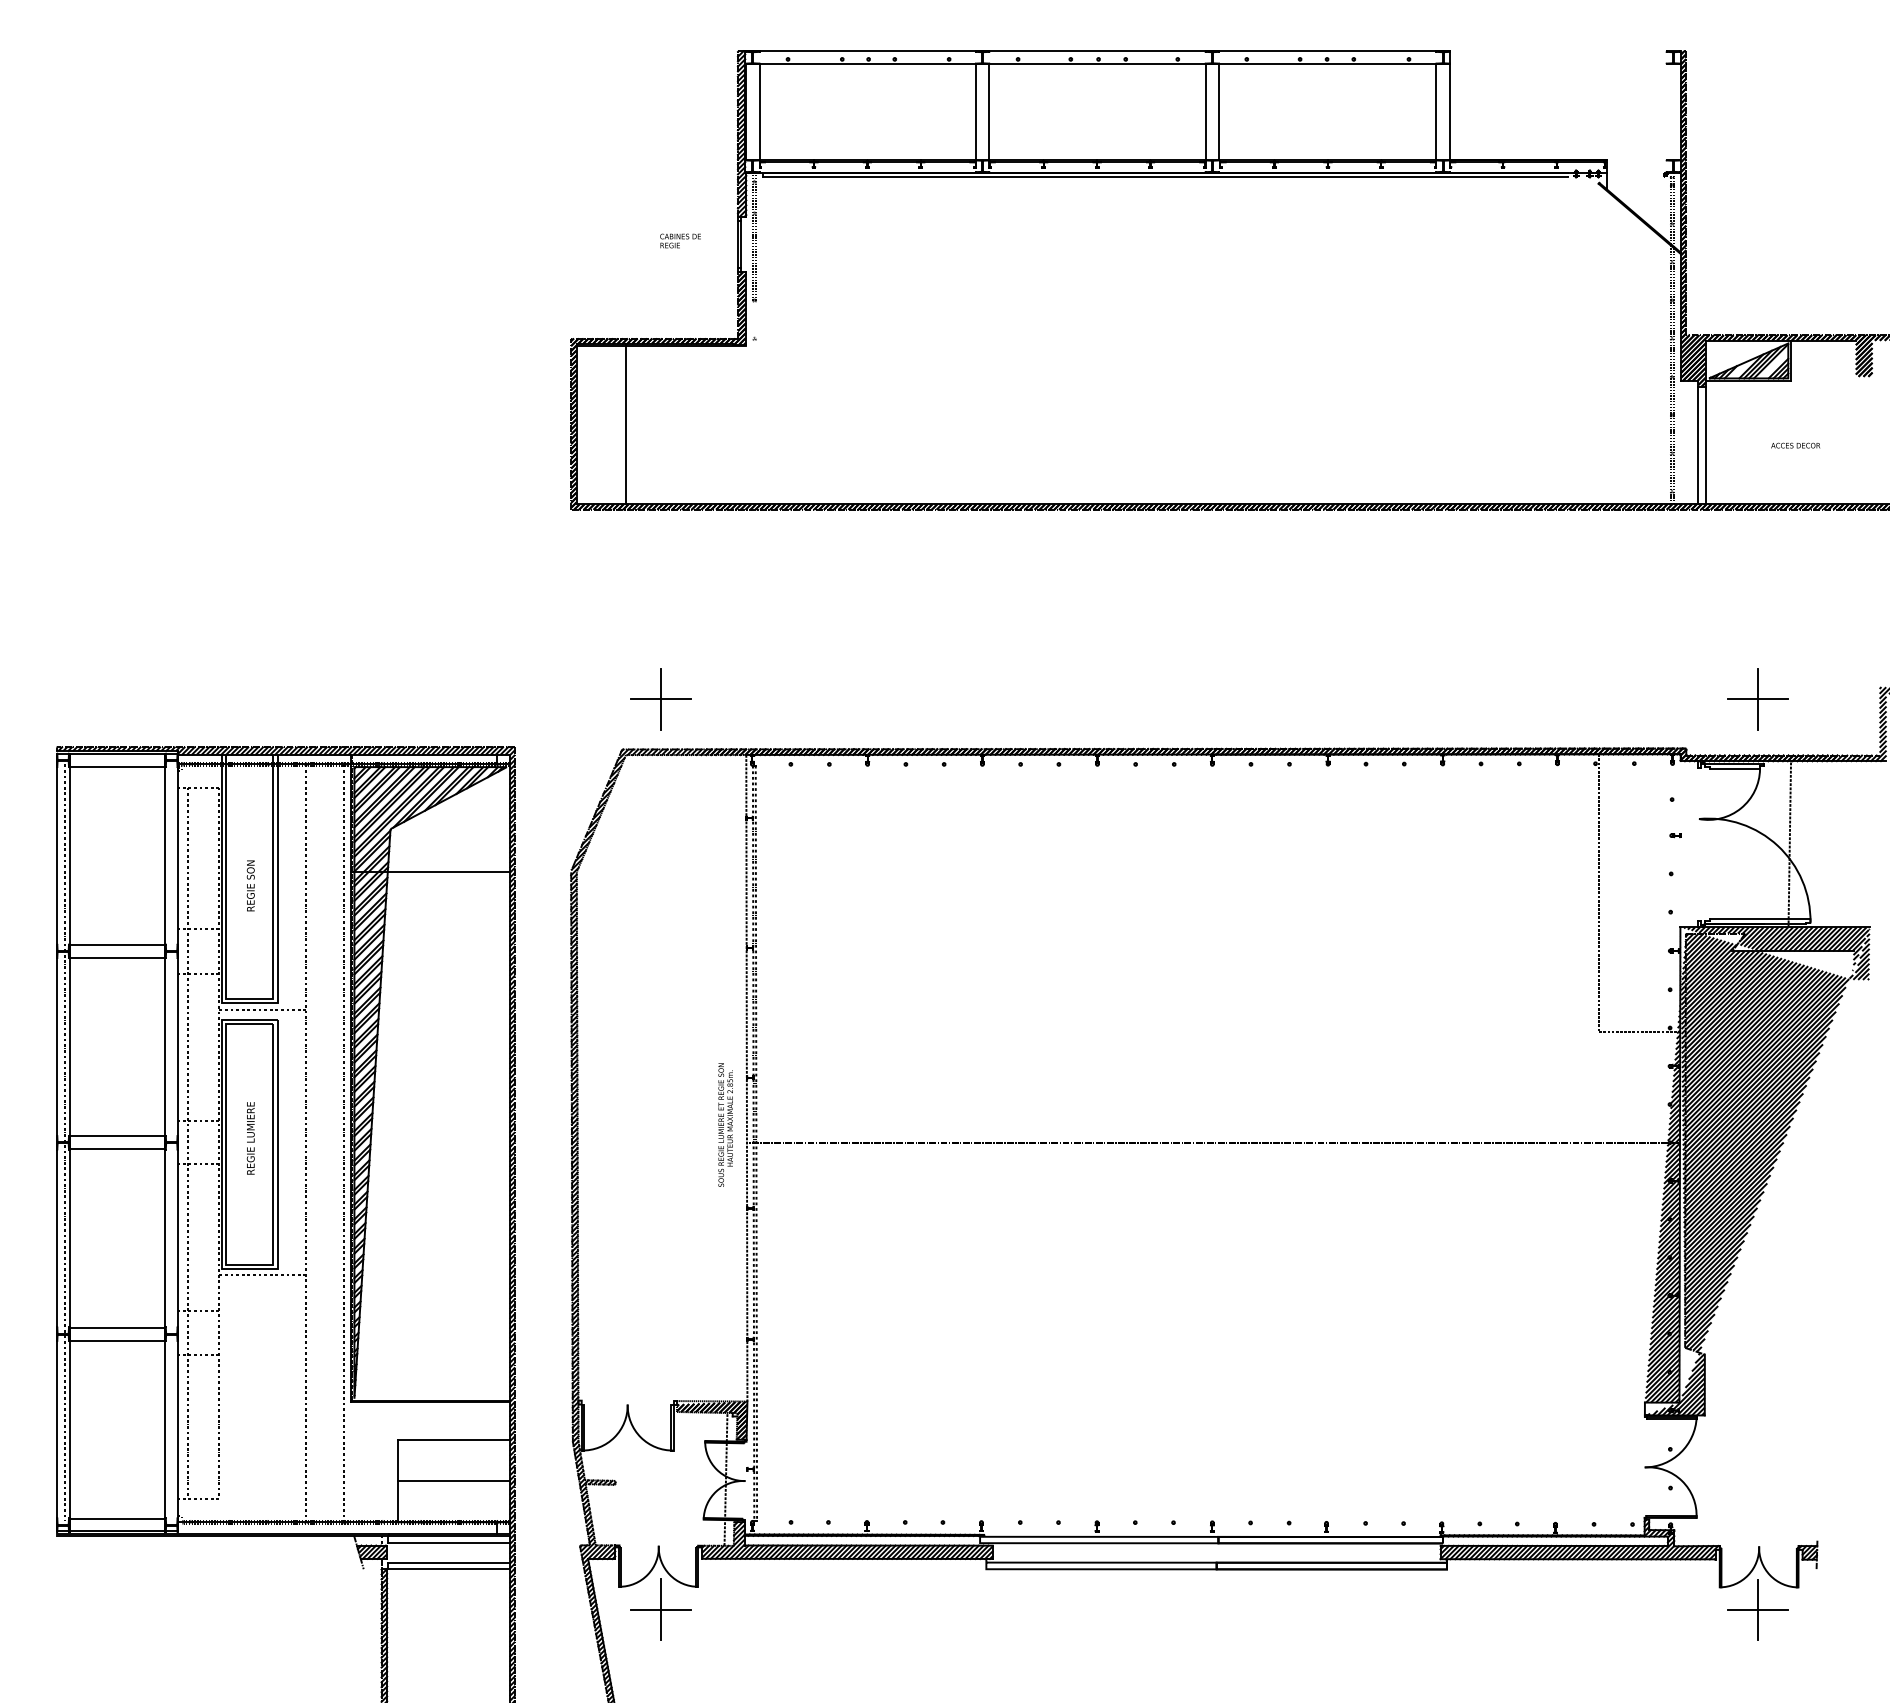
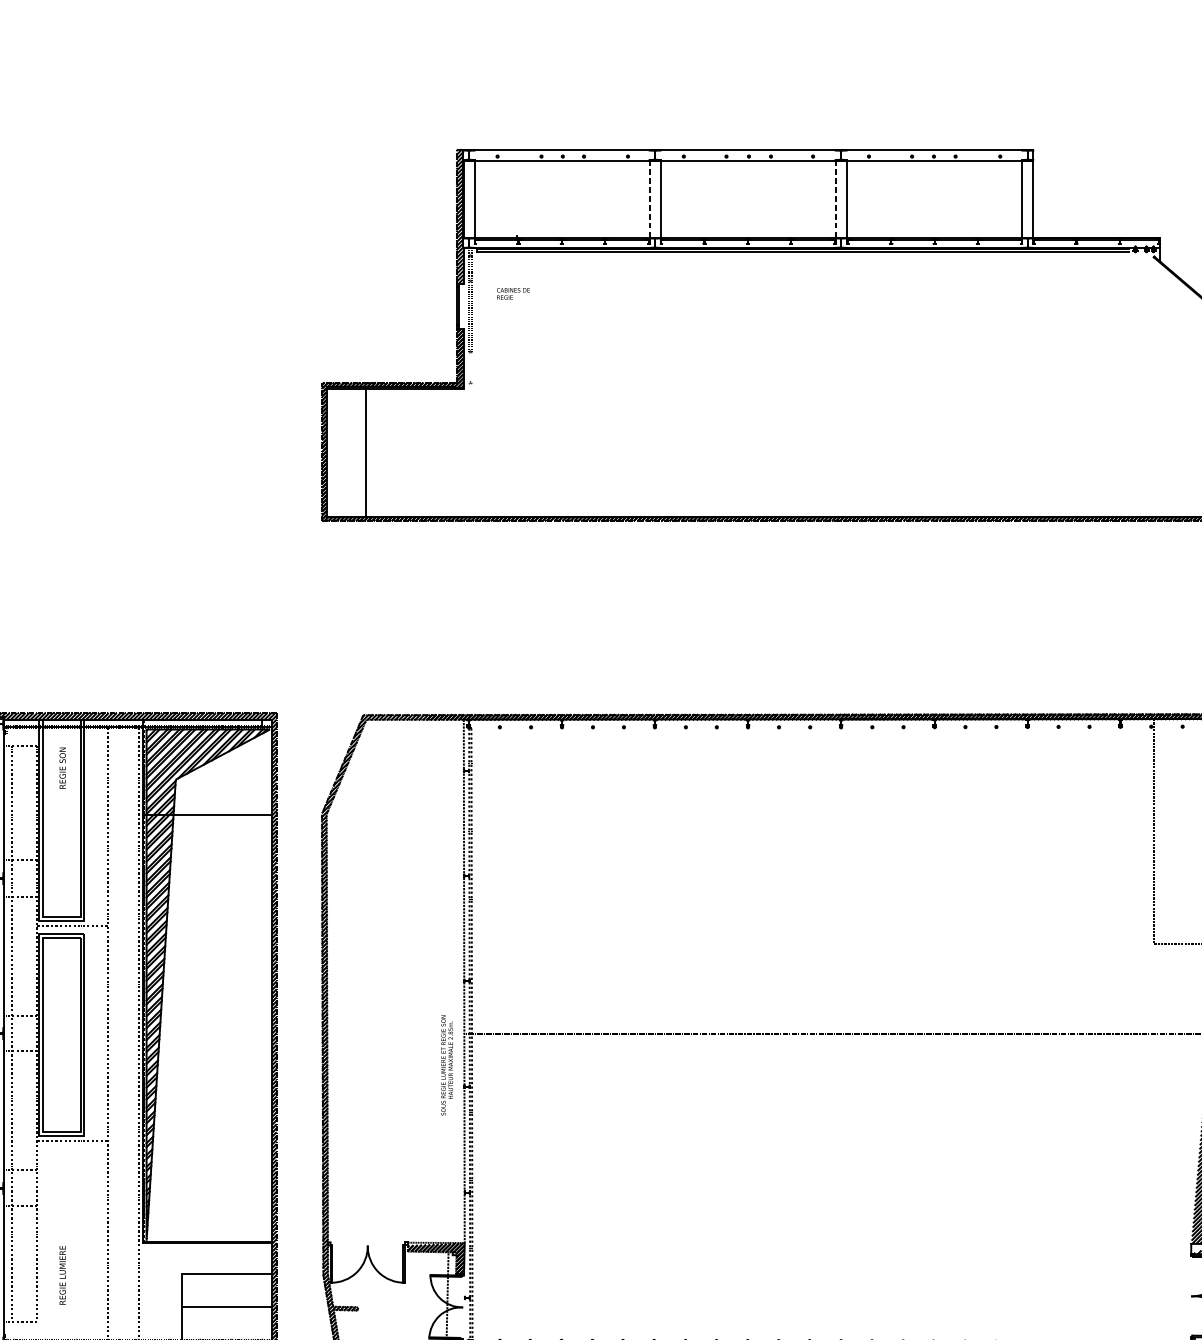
line: (975, 112) -> (649, 199), solid -> dashed
line: (1205, 112) -> (835, 199), solid -> dashed
text: (680, 240) -> (513, 293), moved
part: (660, 699) -> (394, 674), removed
text: (250, 885) -> (62, 767), moved
text: (725, 1124) -> (446, 1064), moved
text: (250, 1138) -> (62, 1275), moved

